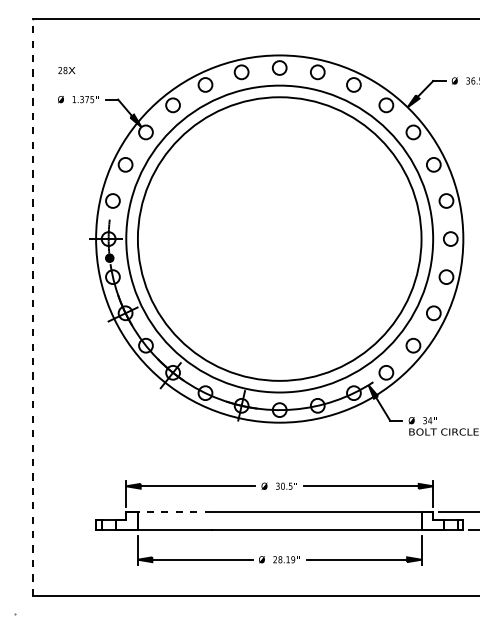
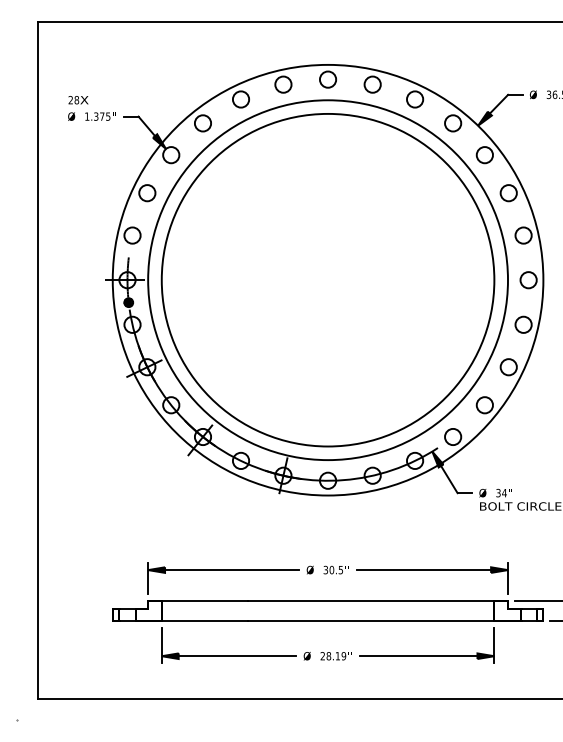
text: (66, 70) -> (78, 100), moved
line: (32, 306) -> (38, 359), dashed -> solid
line: (174, 512) -> (204, 600), dashed -> solid

